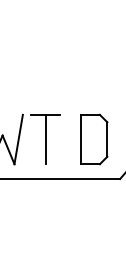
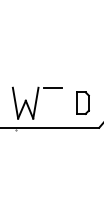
line: (45, 138) -> (52, 102), removed
part: (94, 138) -> (83, 102), size x0.7

